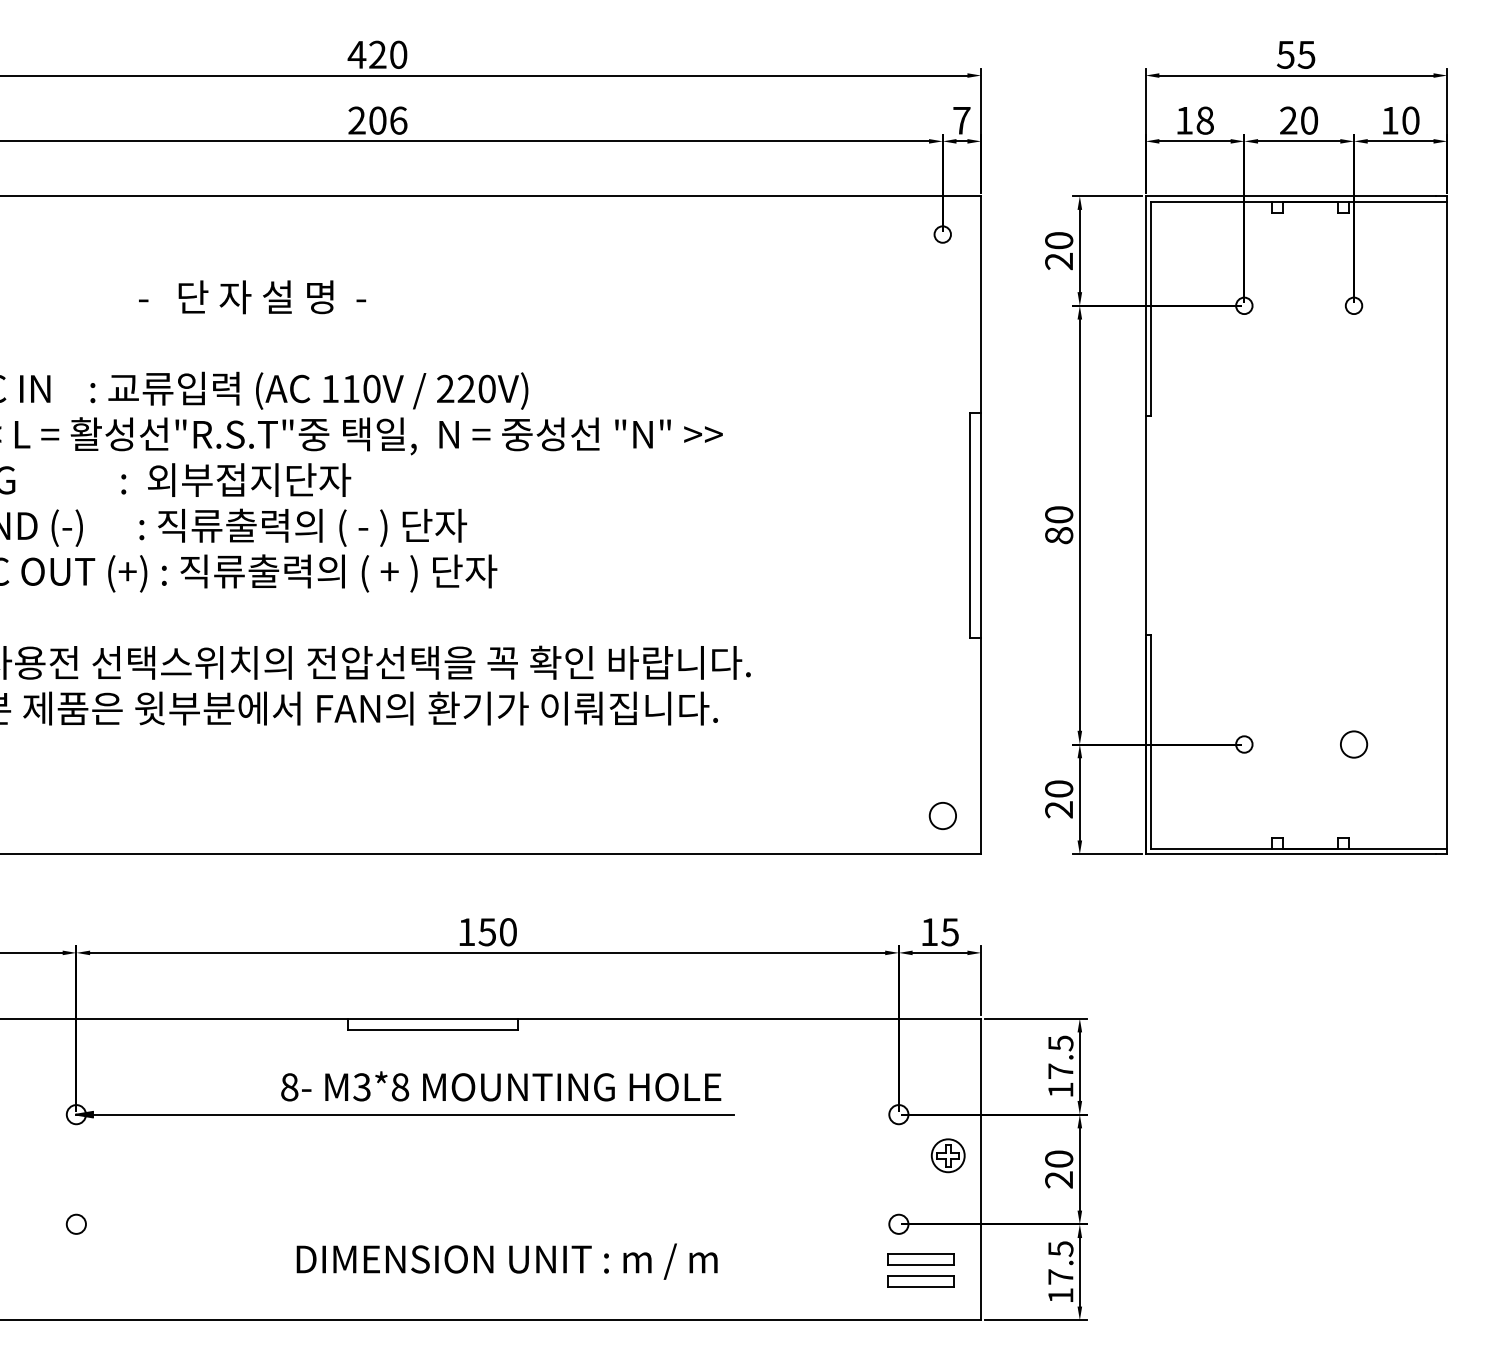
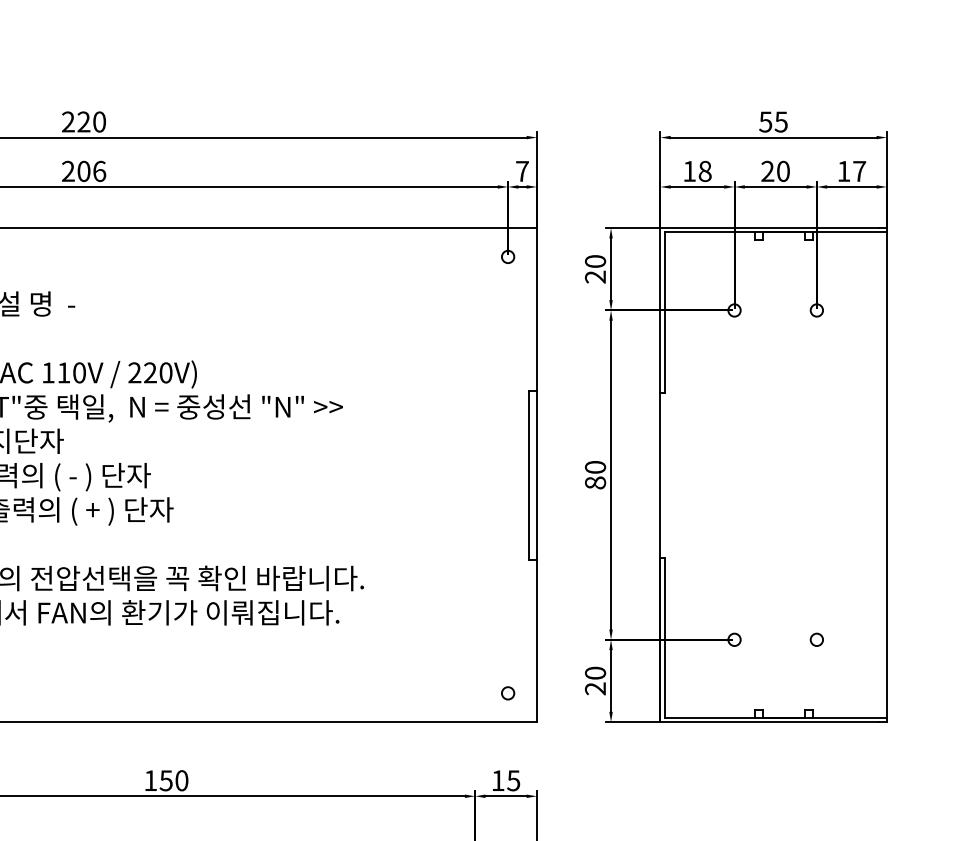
text: (356, 54) -> (67, 121), 420 -> 220
text: (1410, 120) -> (859, 171), 10 -> 17
circle: (1353, 744) -> (816, 639), size x0.62
circle: (942, 815) -> (507, 693), size x0.62

